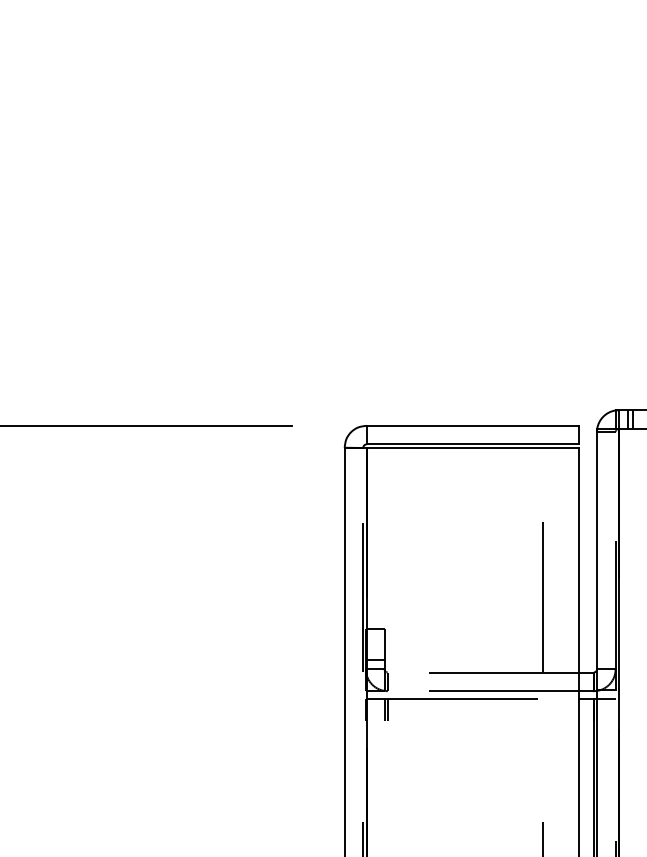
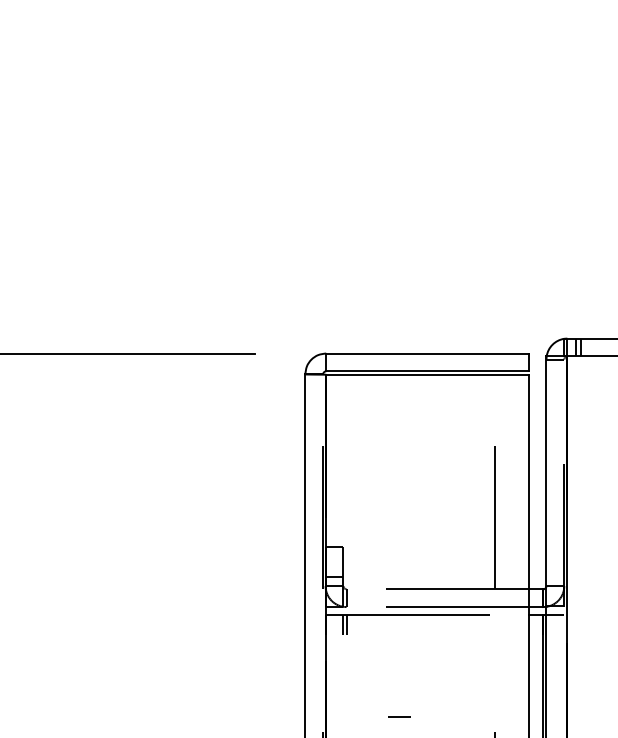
line: (442, 805) -> (398, 716), added

